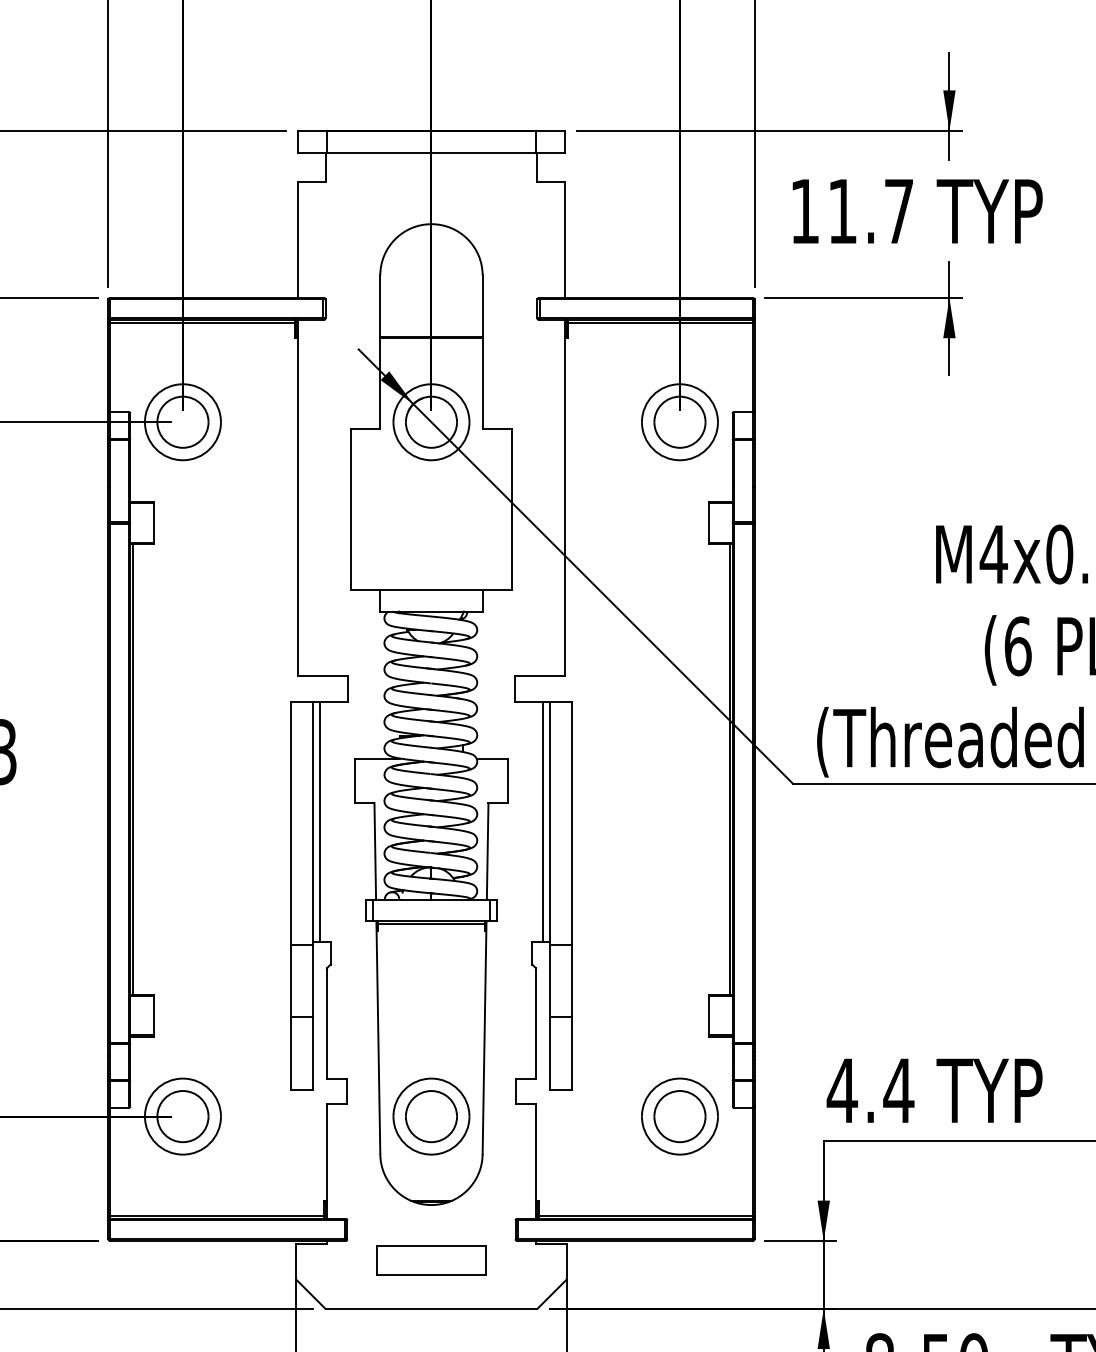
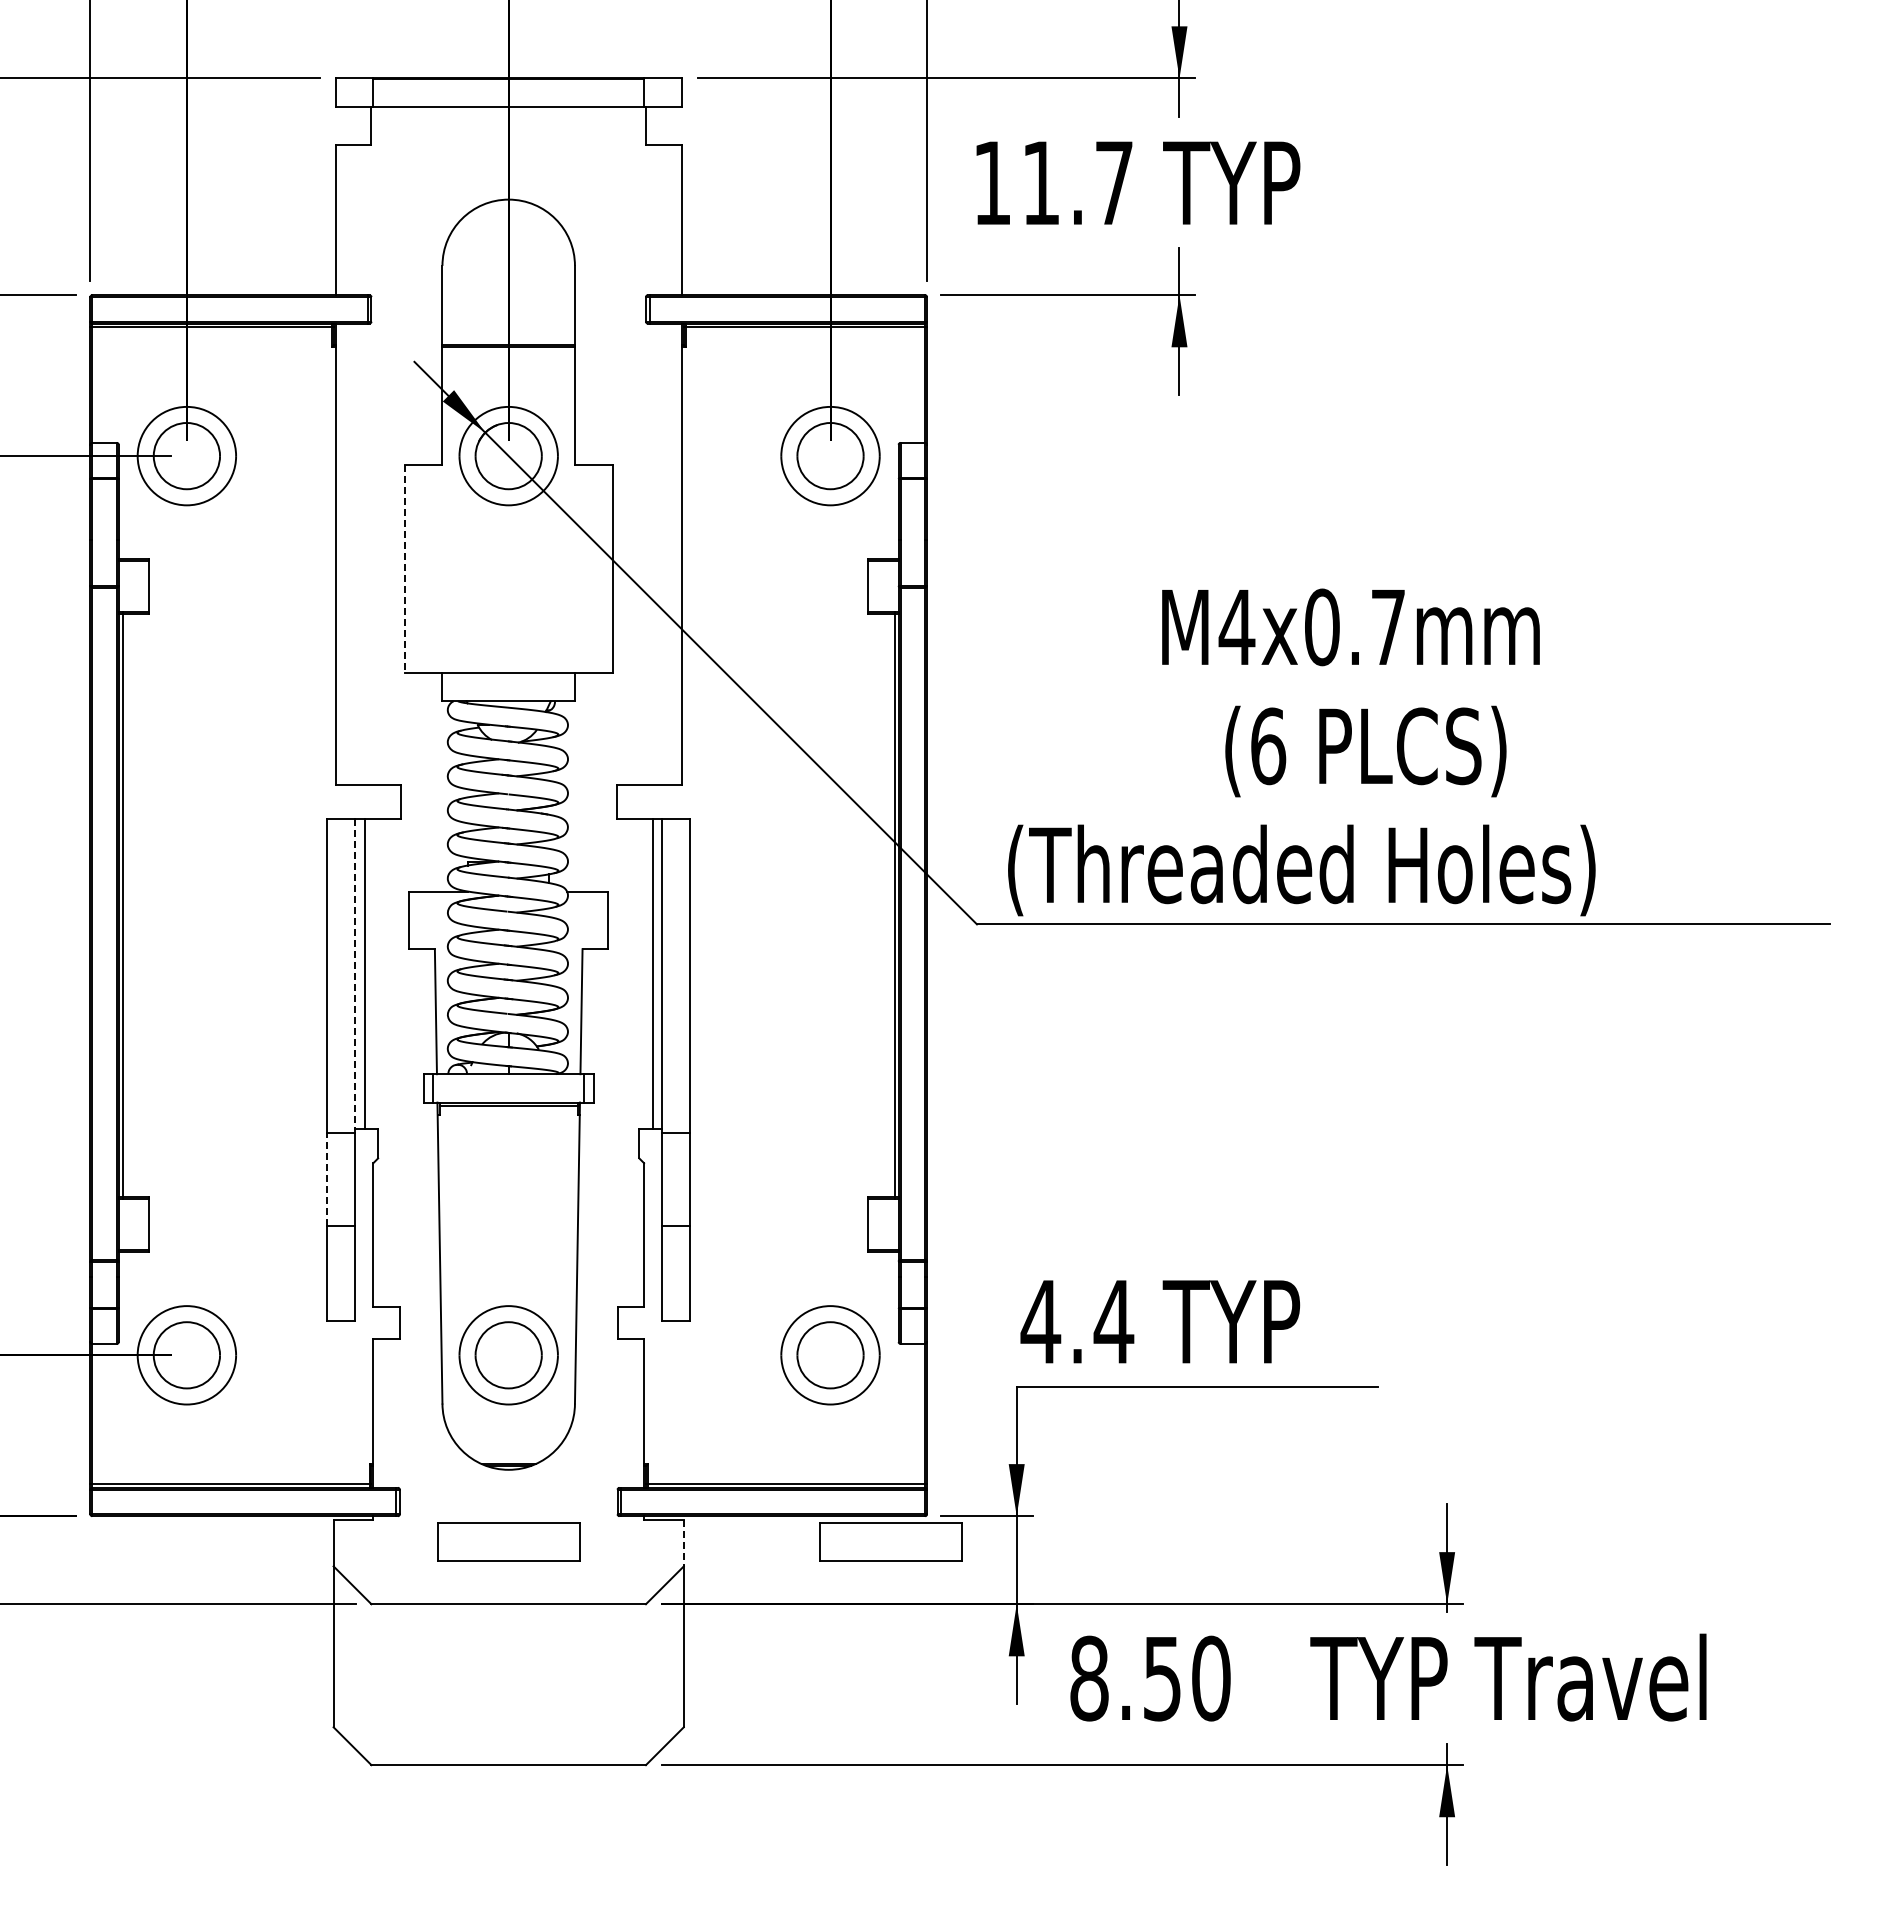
line: (350, 509) -> (404, 569), solid -> dashed
line: (313, 824) -> (355, 976), solid -> dashed
line: (290, 980) -> (326, 1179), solid -> dashed
part: (726, 1260) -> (890, 1541), added
line: (566, 1261) -> (683, 1543), solid -> dashed

